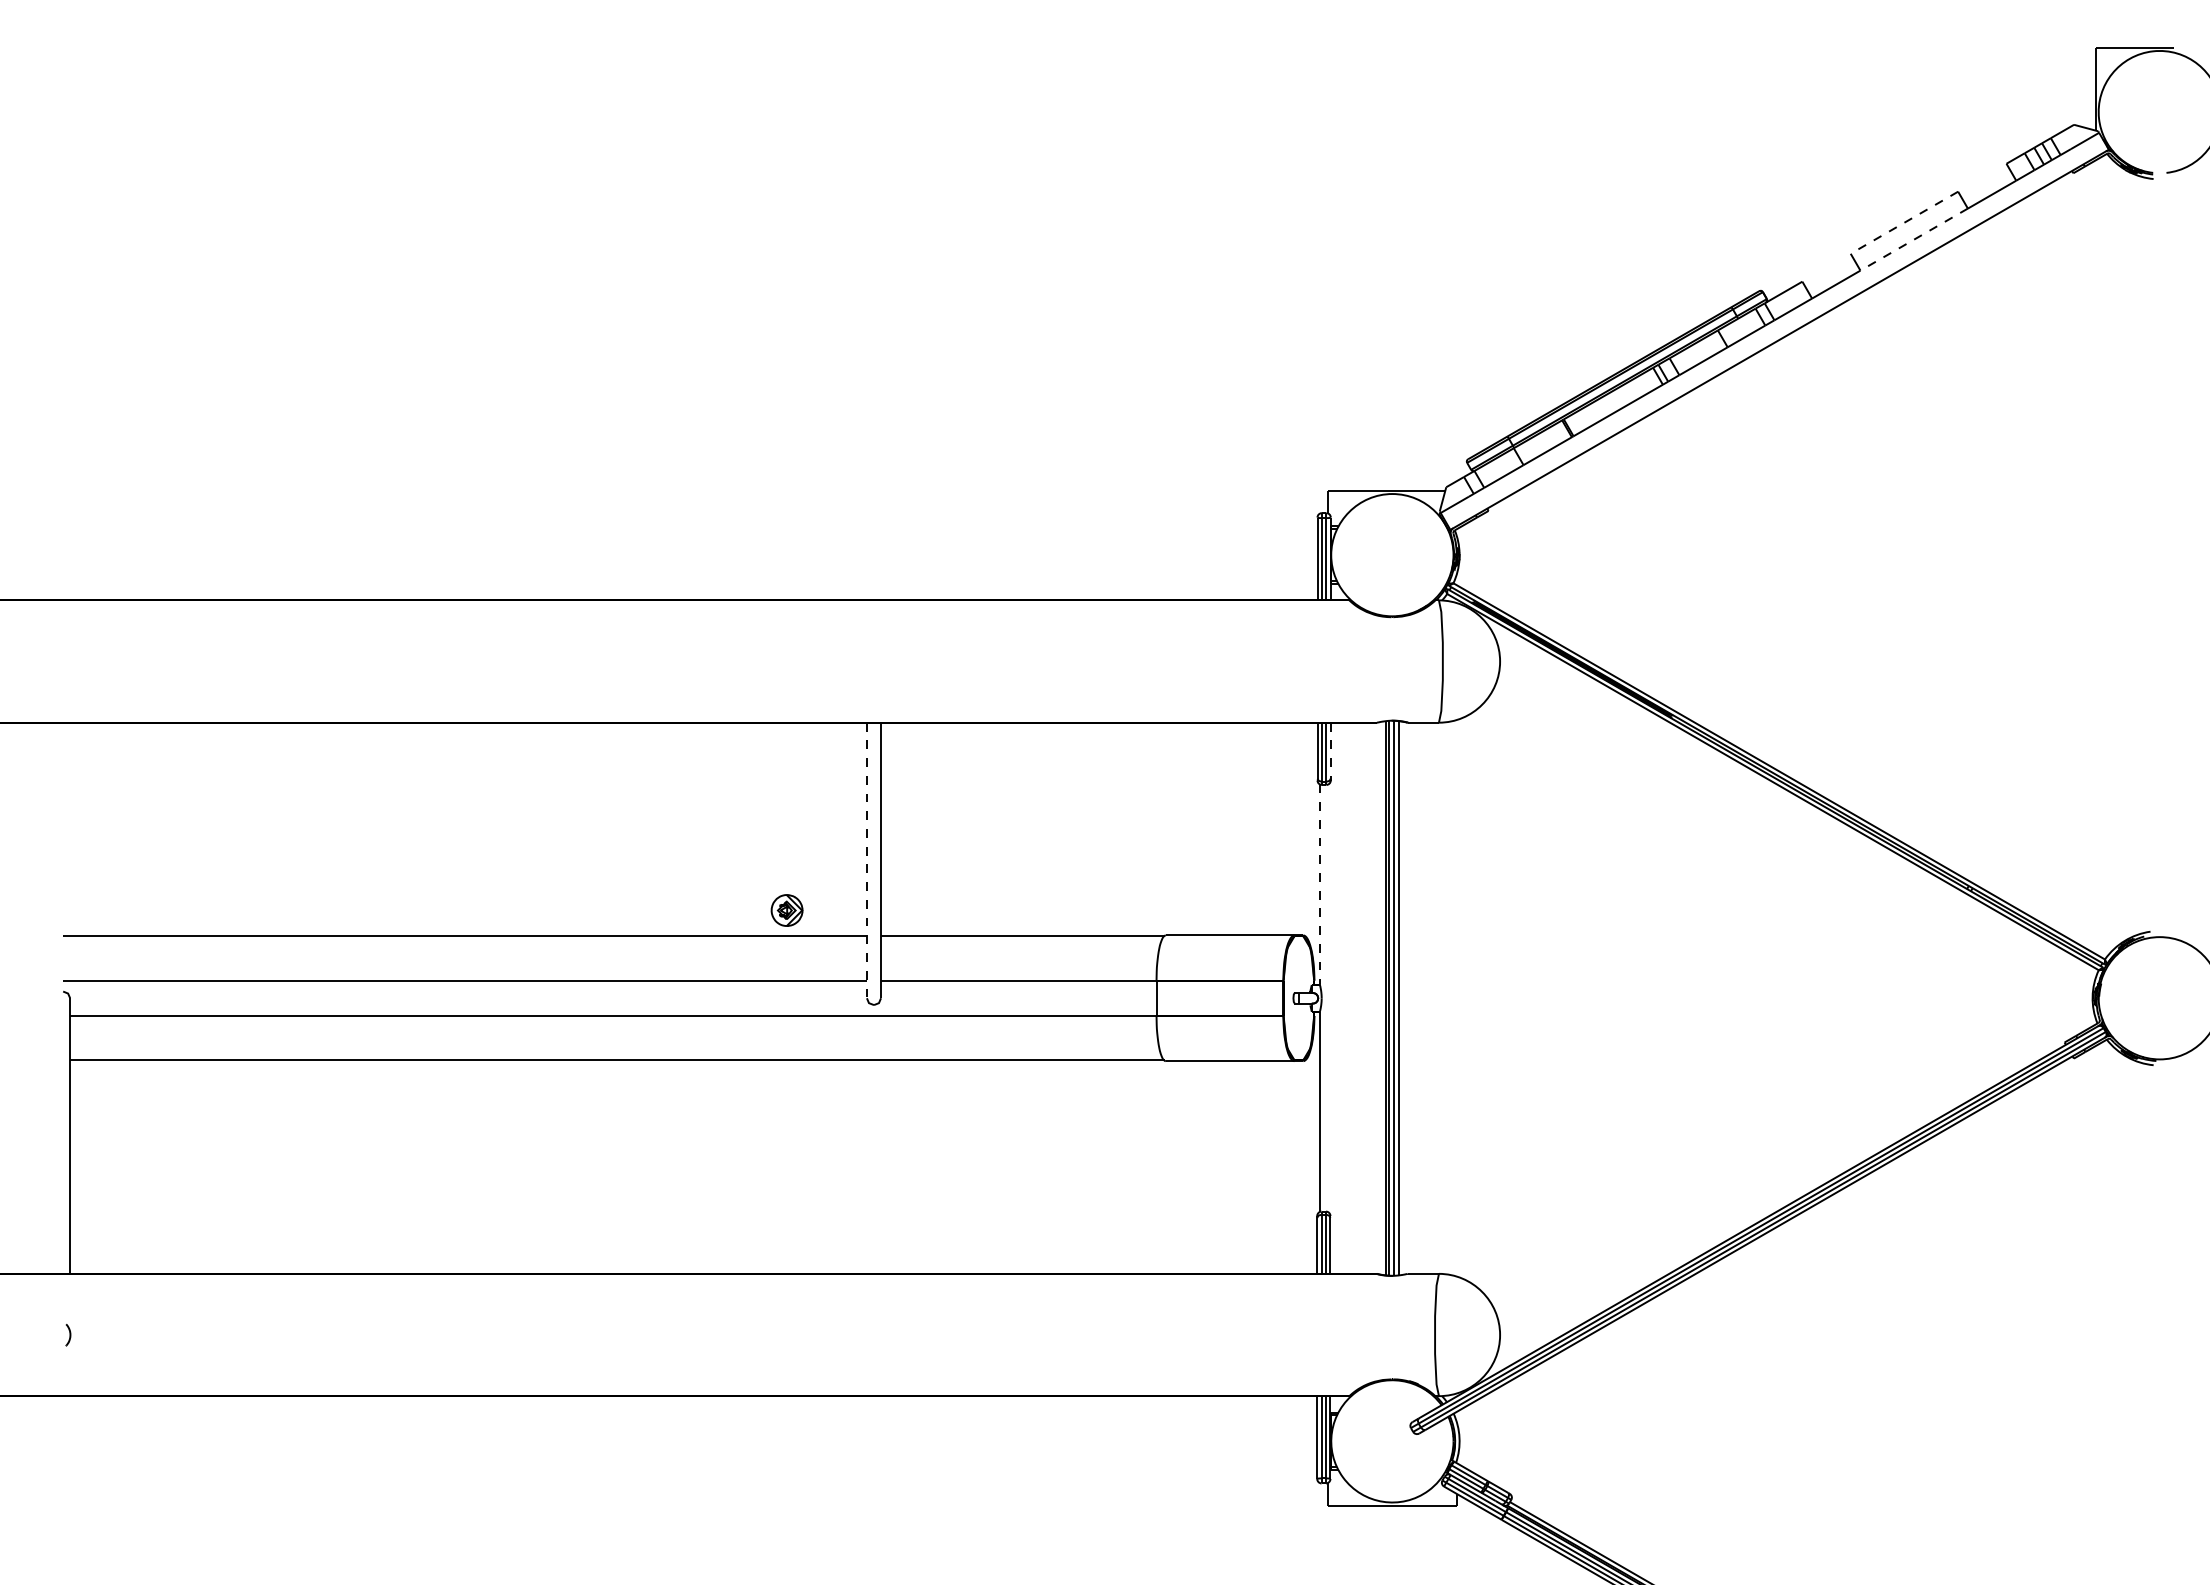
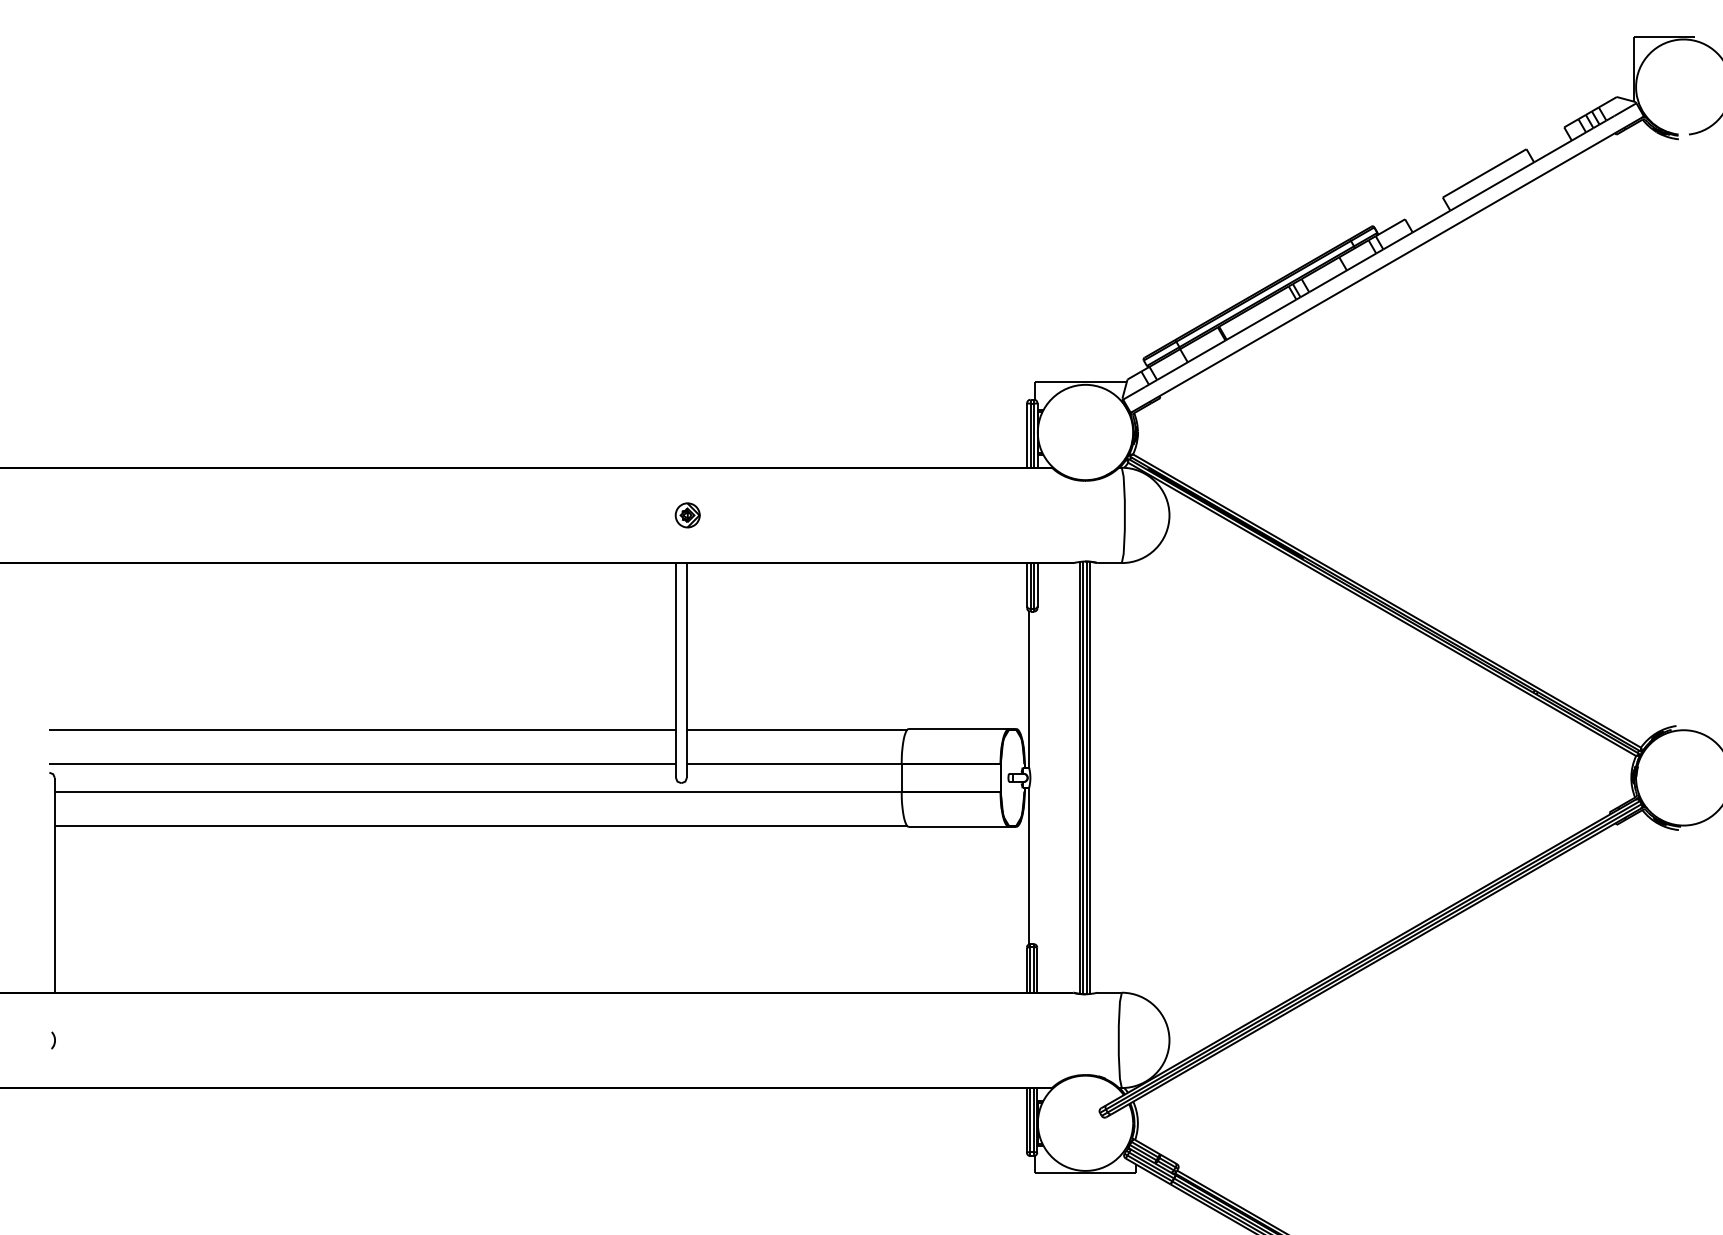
line: (1904, 222) -> (1484, 173), dashed -> solid
line: (1913, 239) -> (1491, 186), dashed -> solid
line: (1330, 751) -> (1037, 585), dashed -> solid
line: (866, 860) -> (675, 670), dashed -> solid
line: (1319, 884) -> (1028, 689), dashed -> solid
part: (786, 910) -> (687, 515), moved

